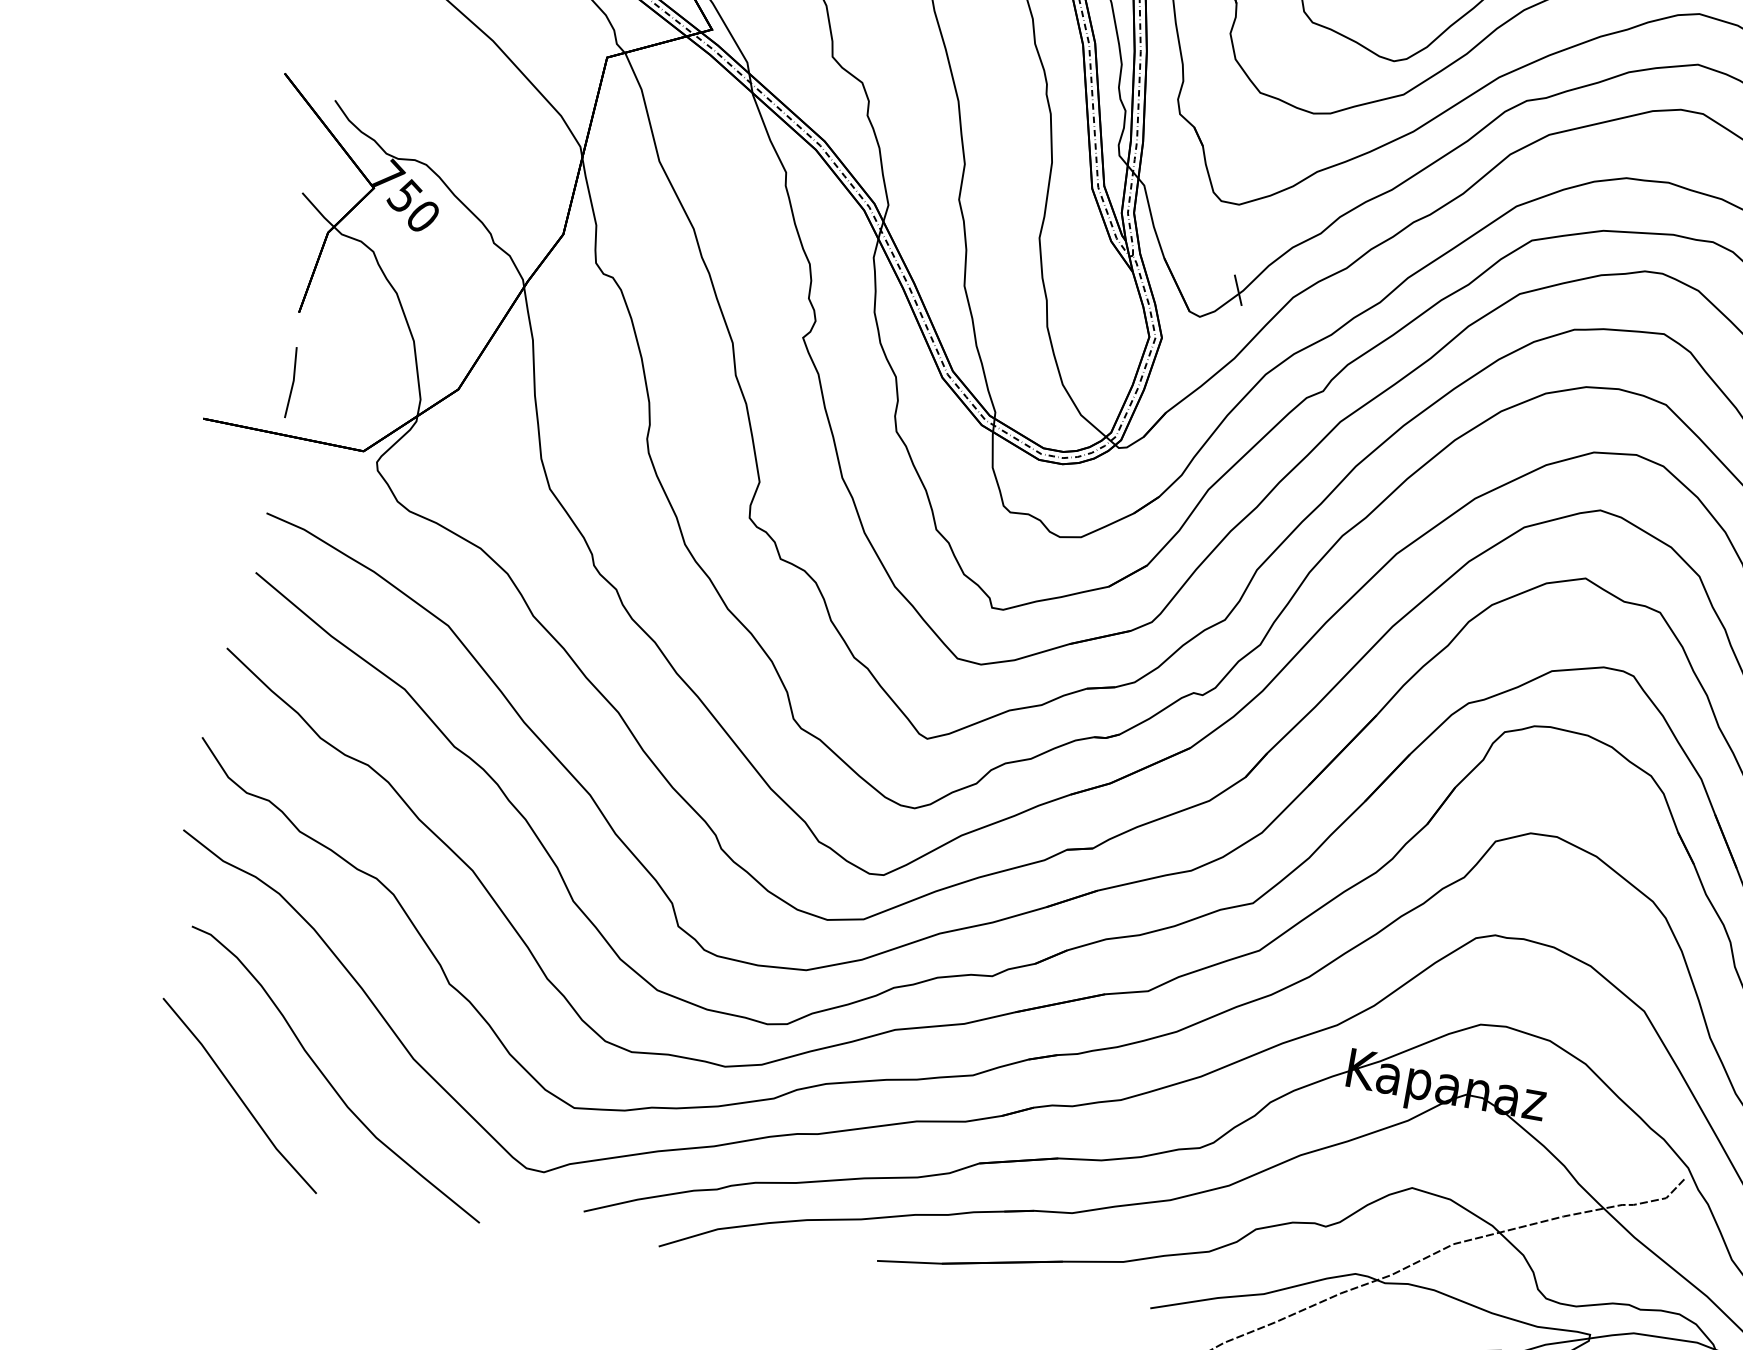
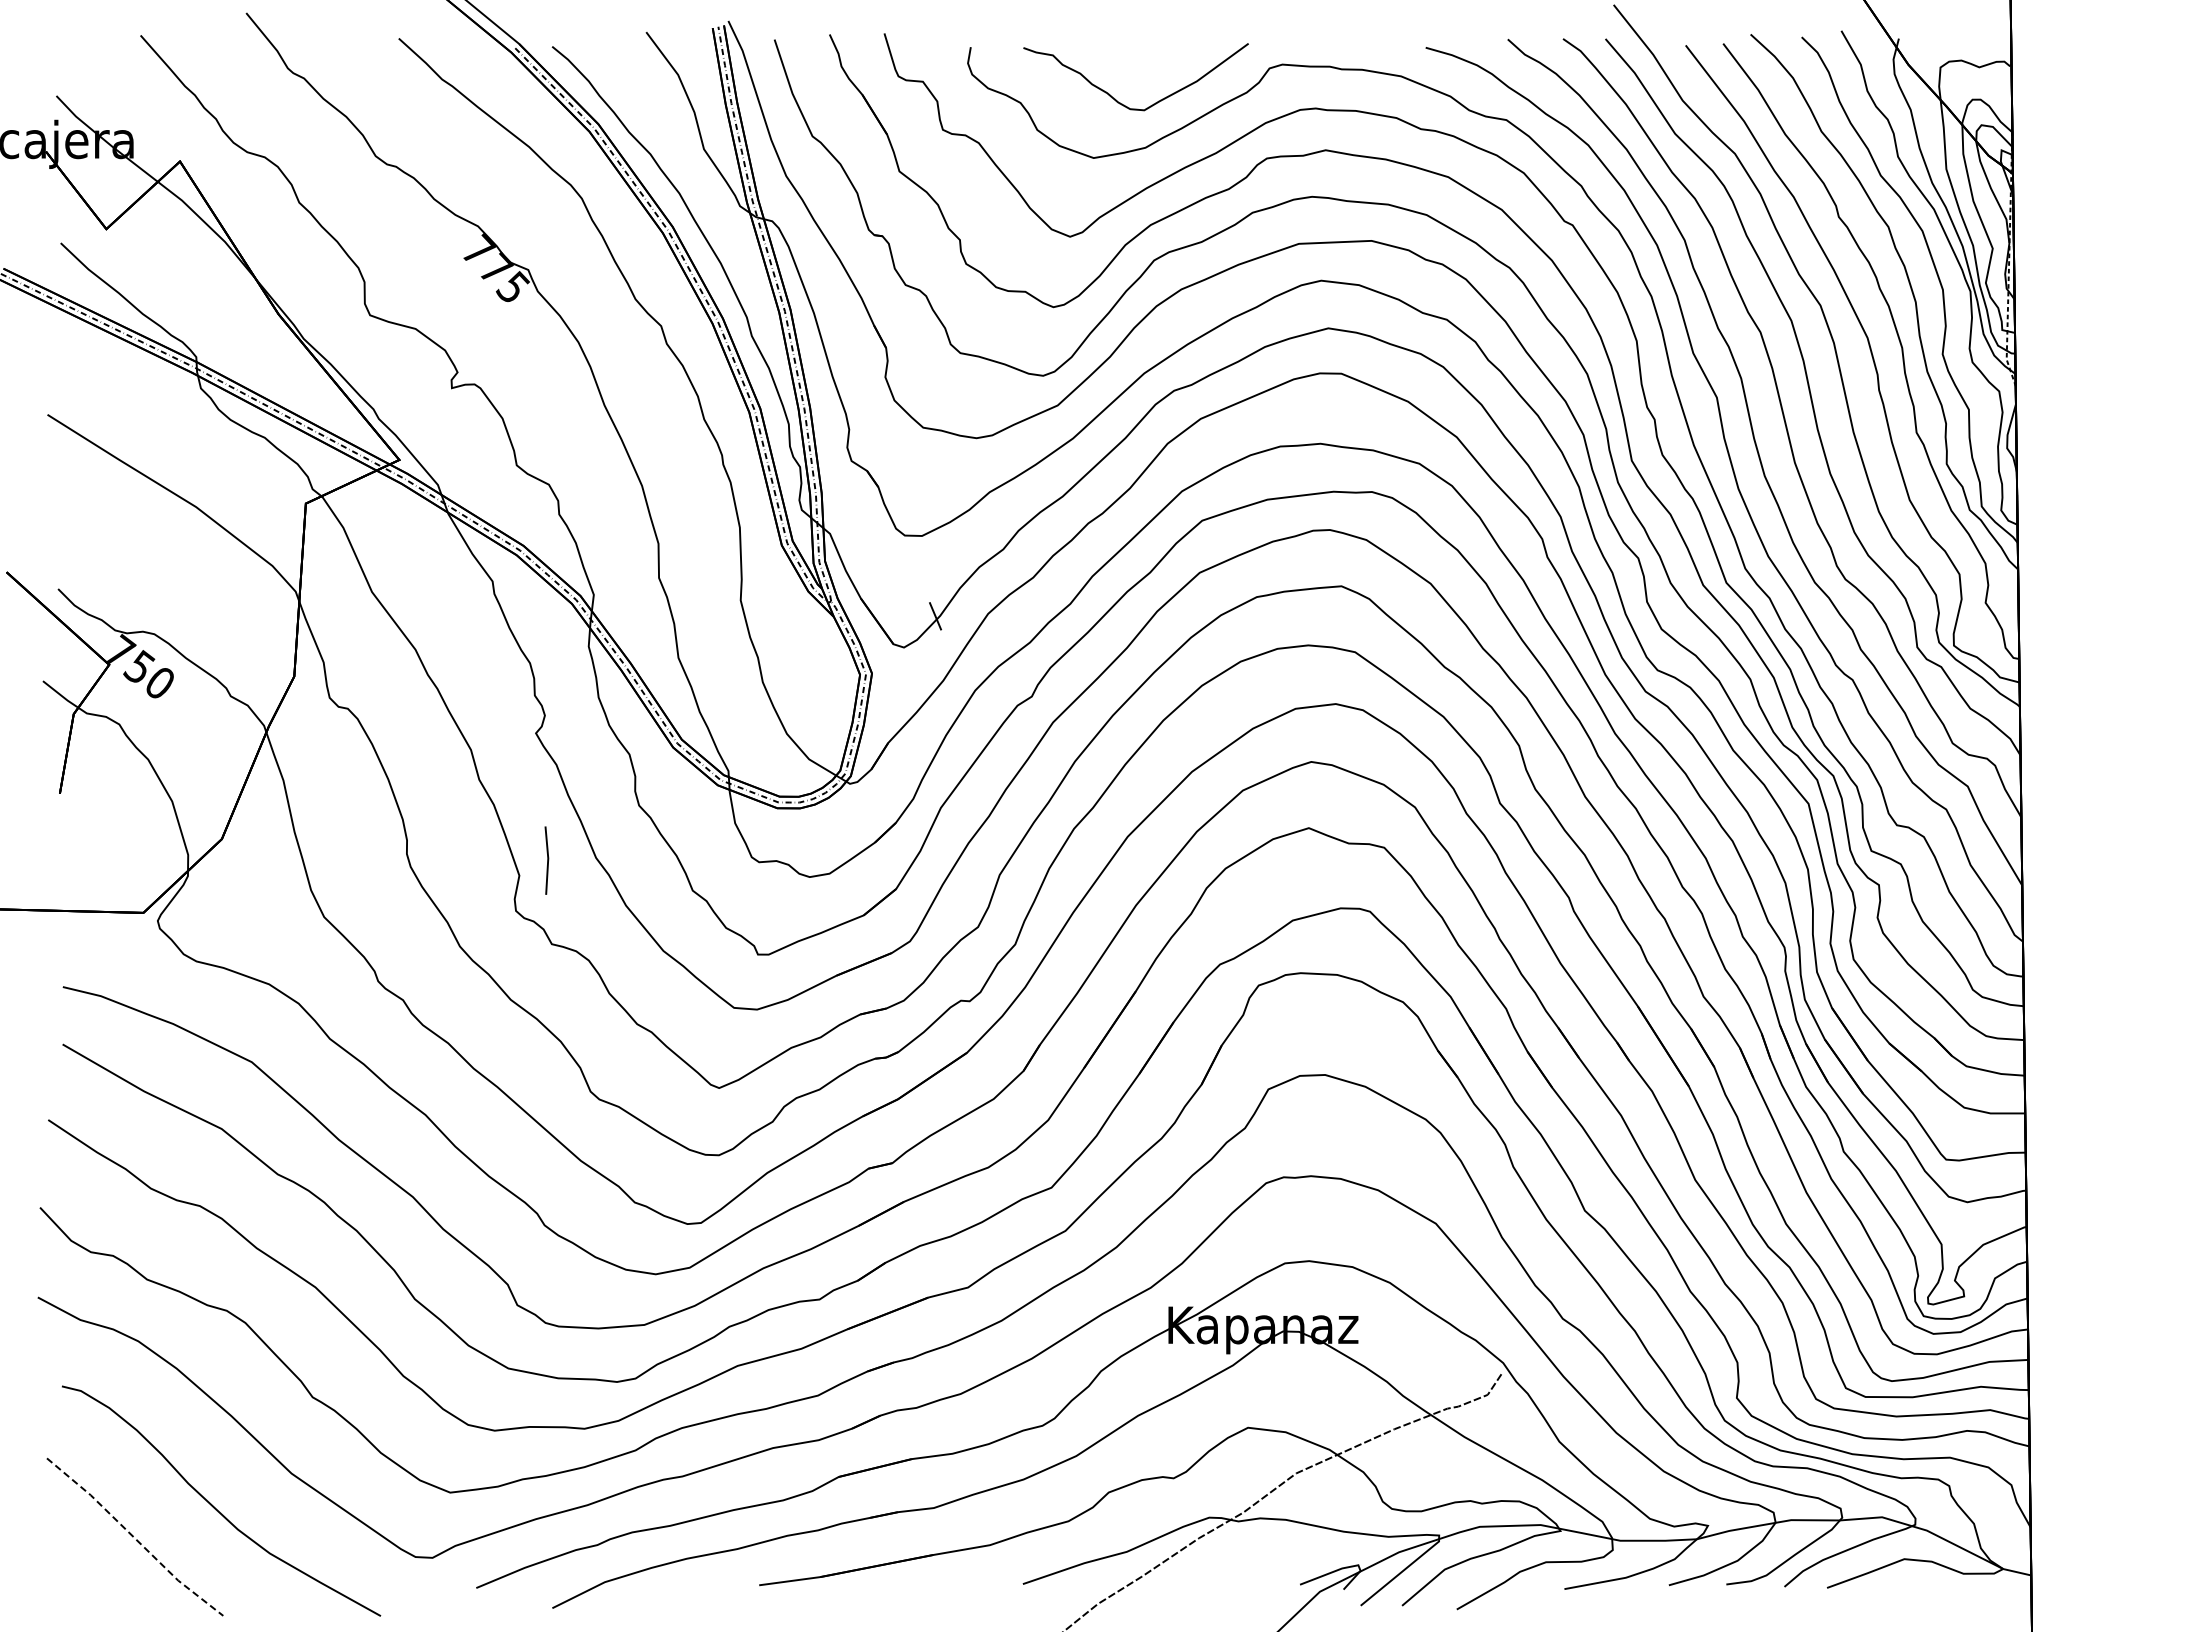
line: (292, 382) -> (547, 860), moved
line: (238, 1097) -> (134, 1538), solid -> dashed

